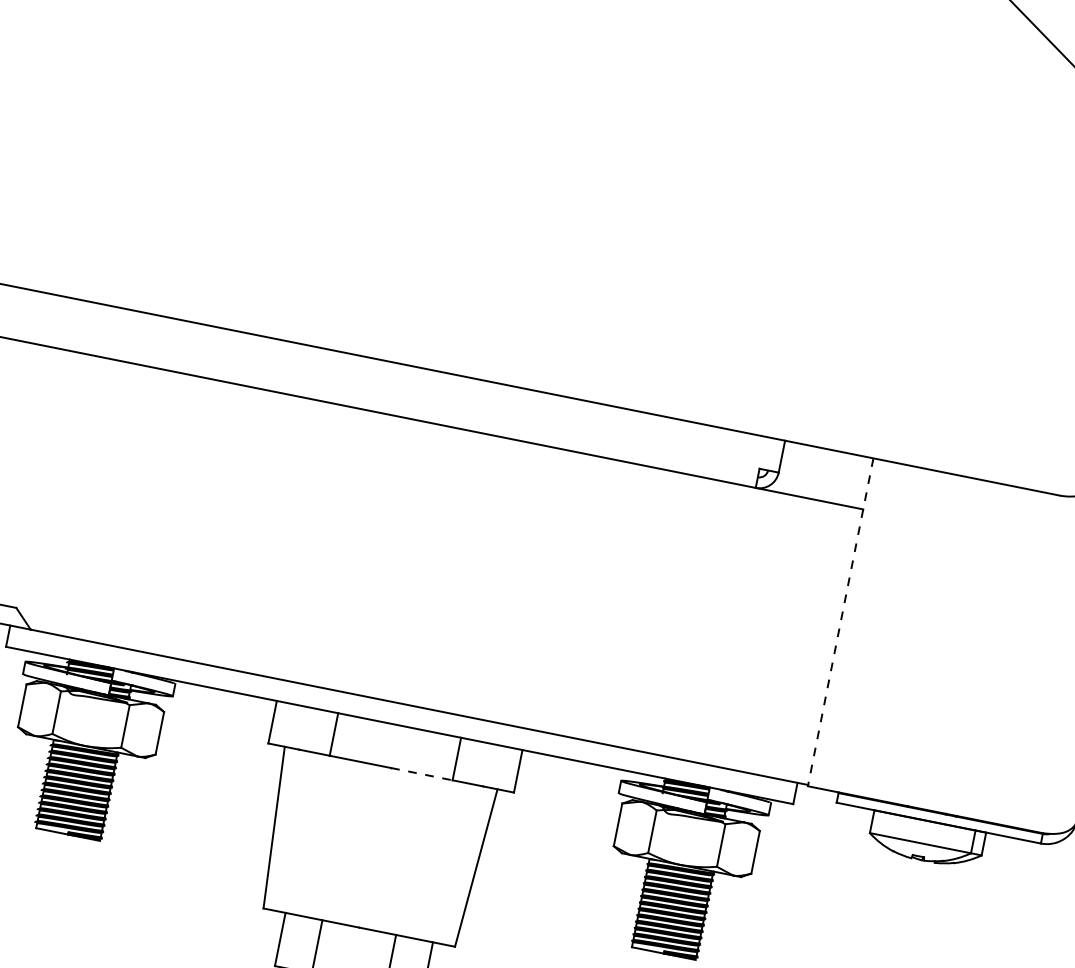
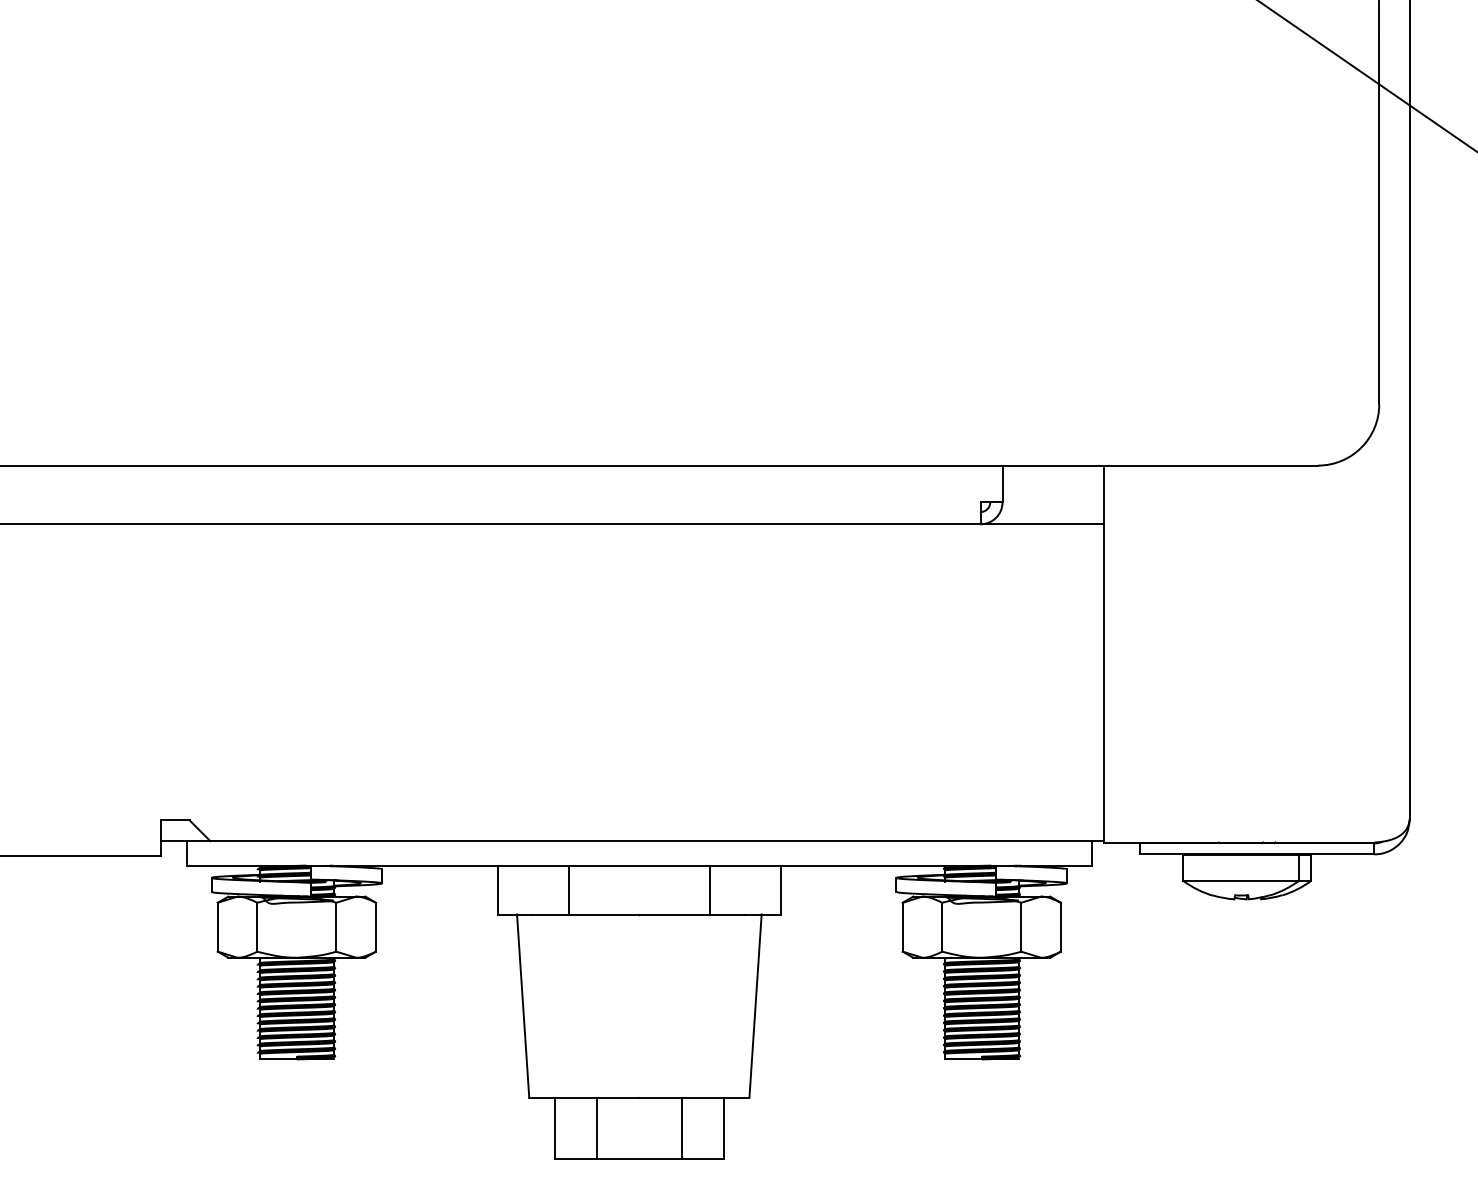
line: (840, 622) -> (1104, 654), dashed -> solid
line: (422, 774) -> (675, 914), dashed -> solid

